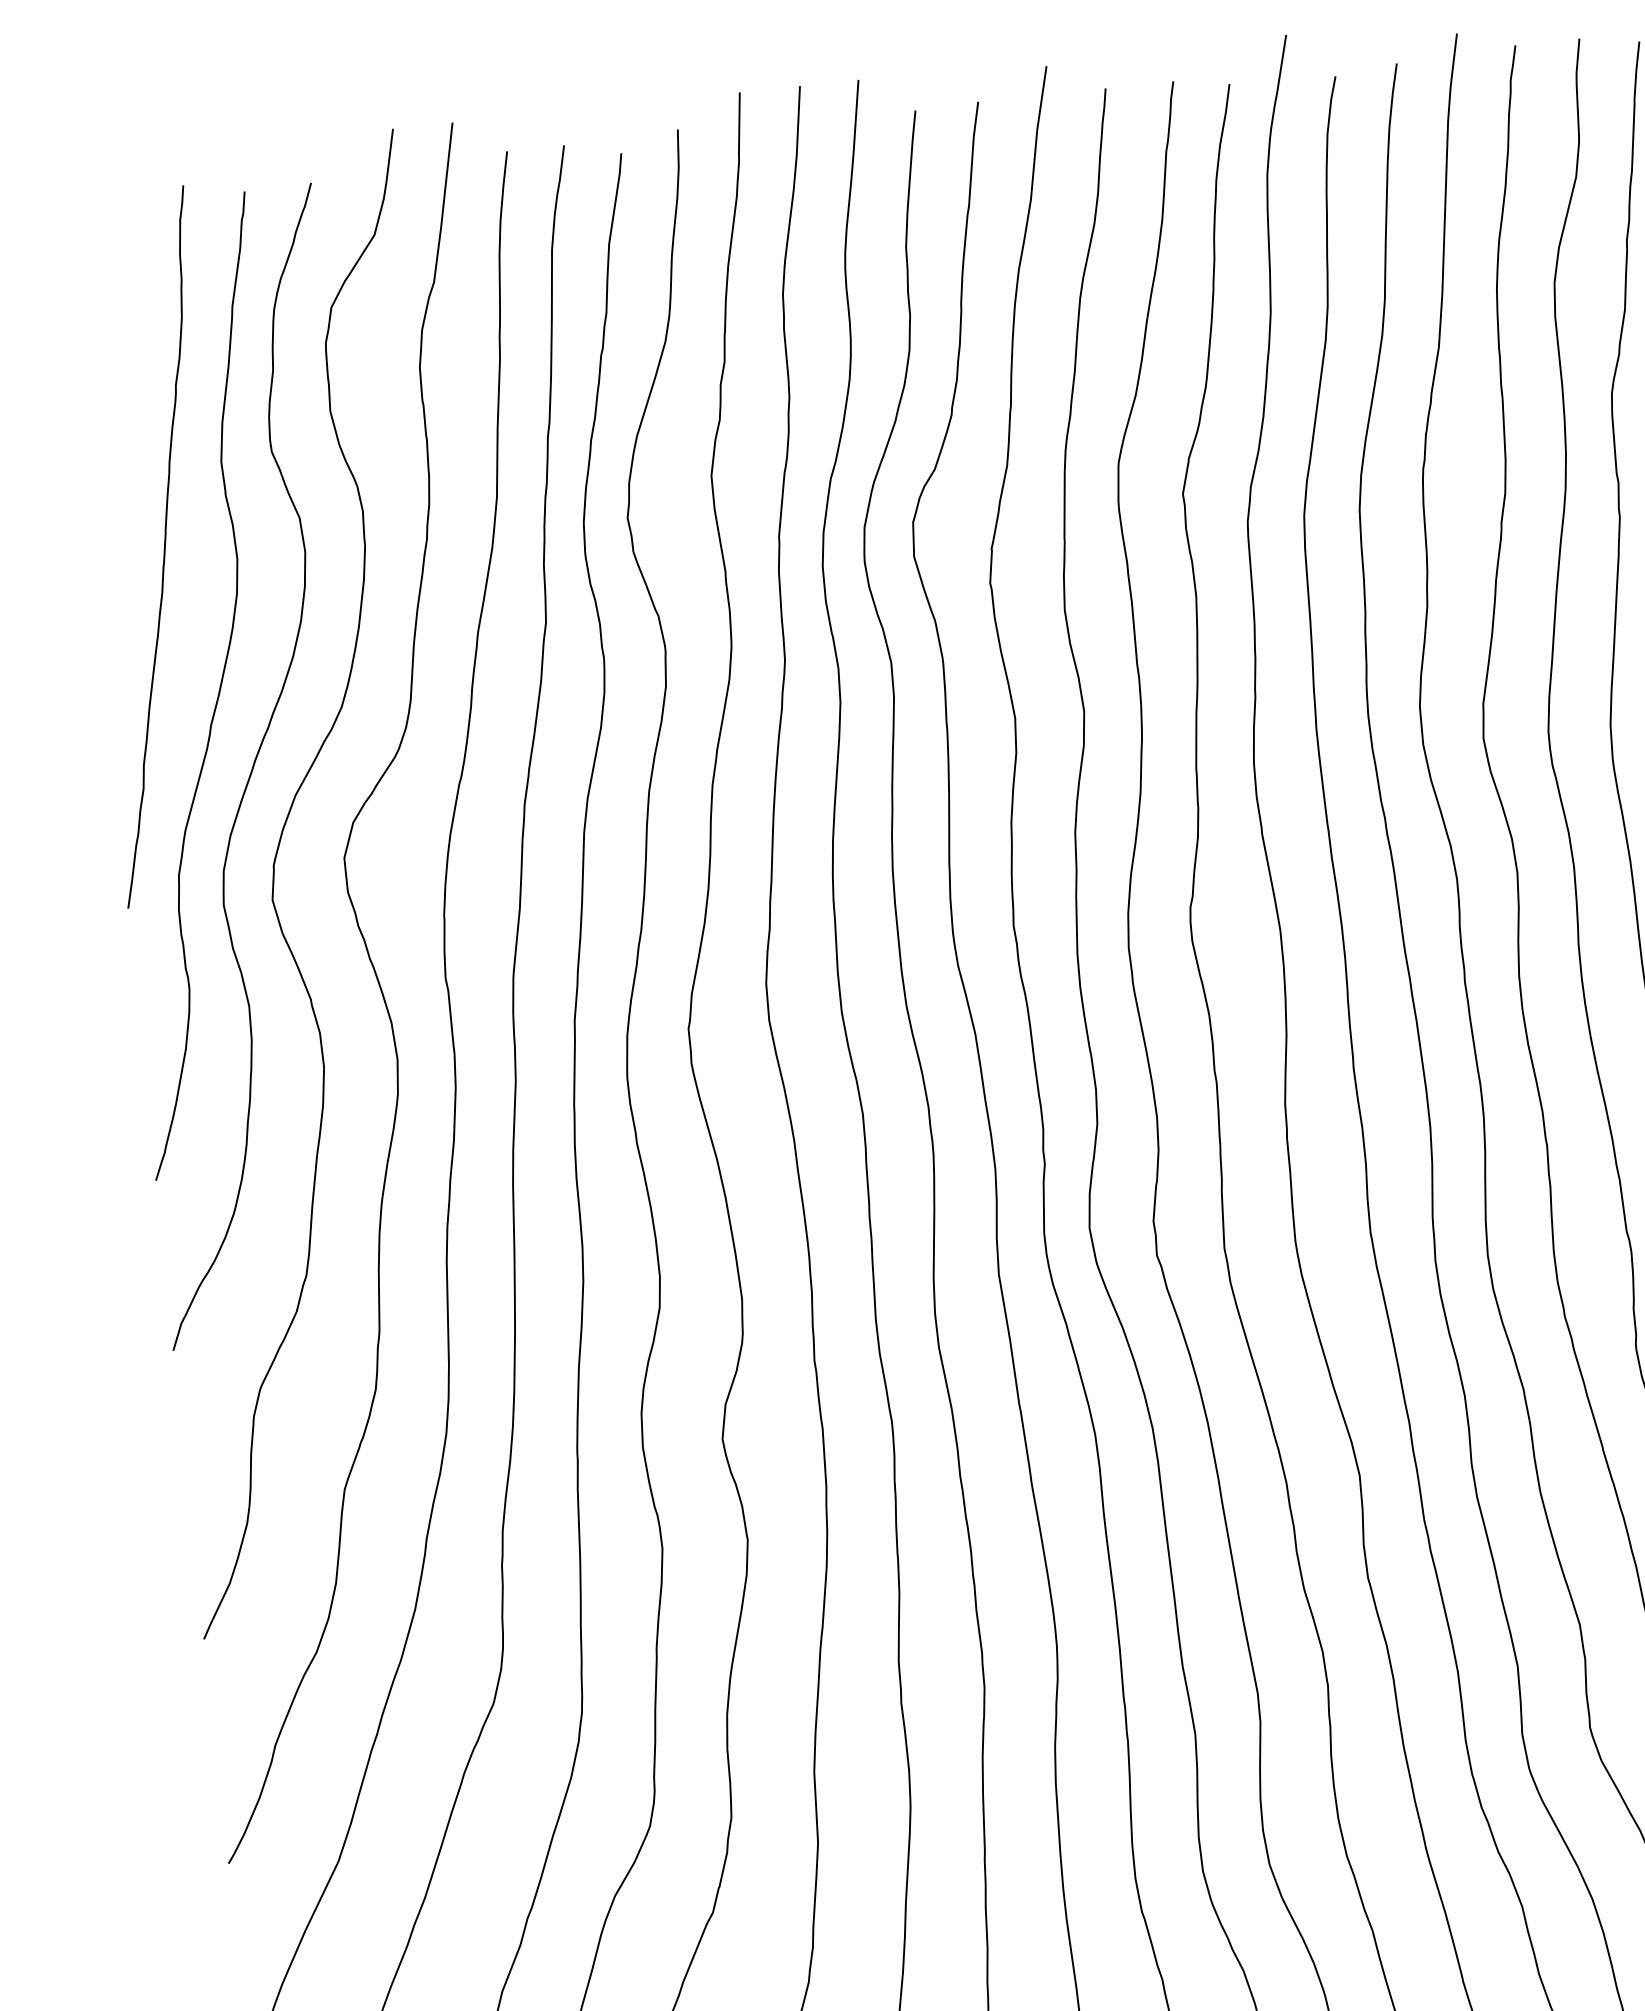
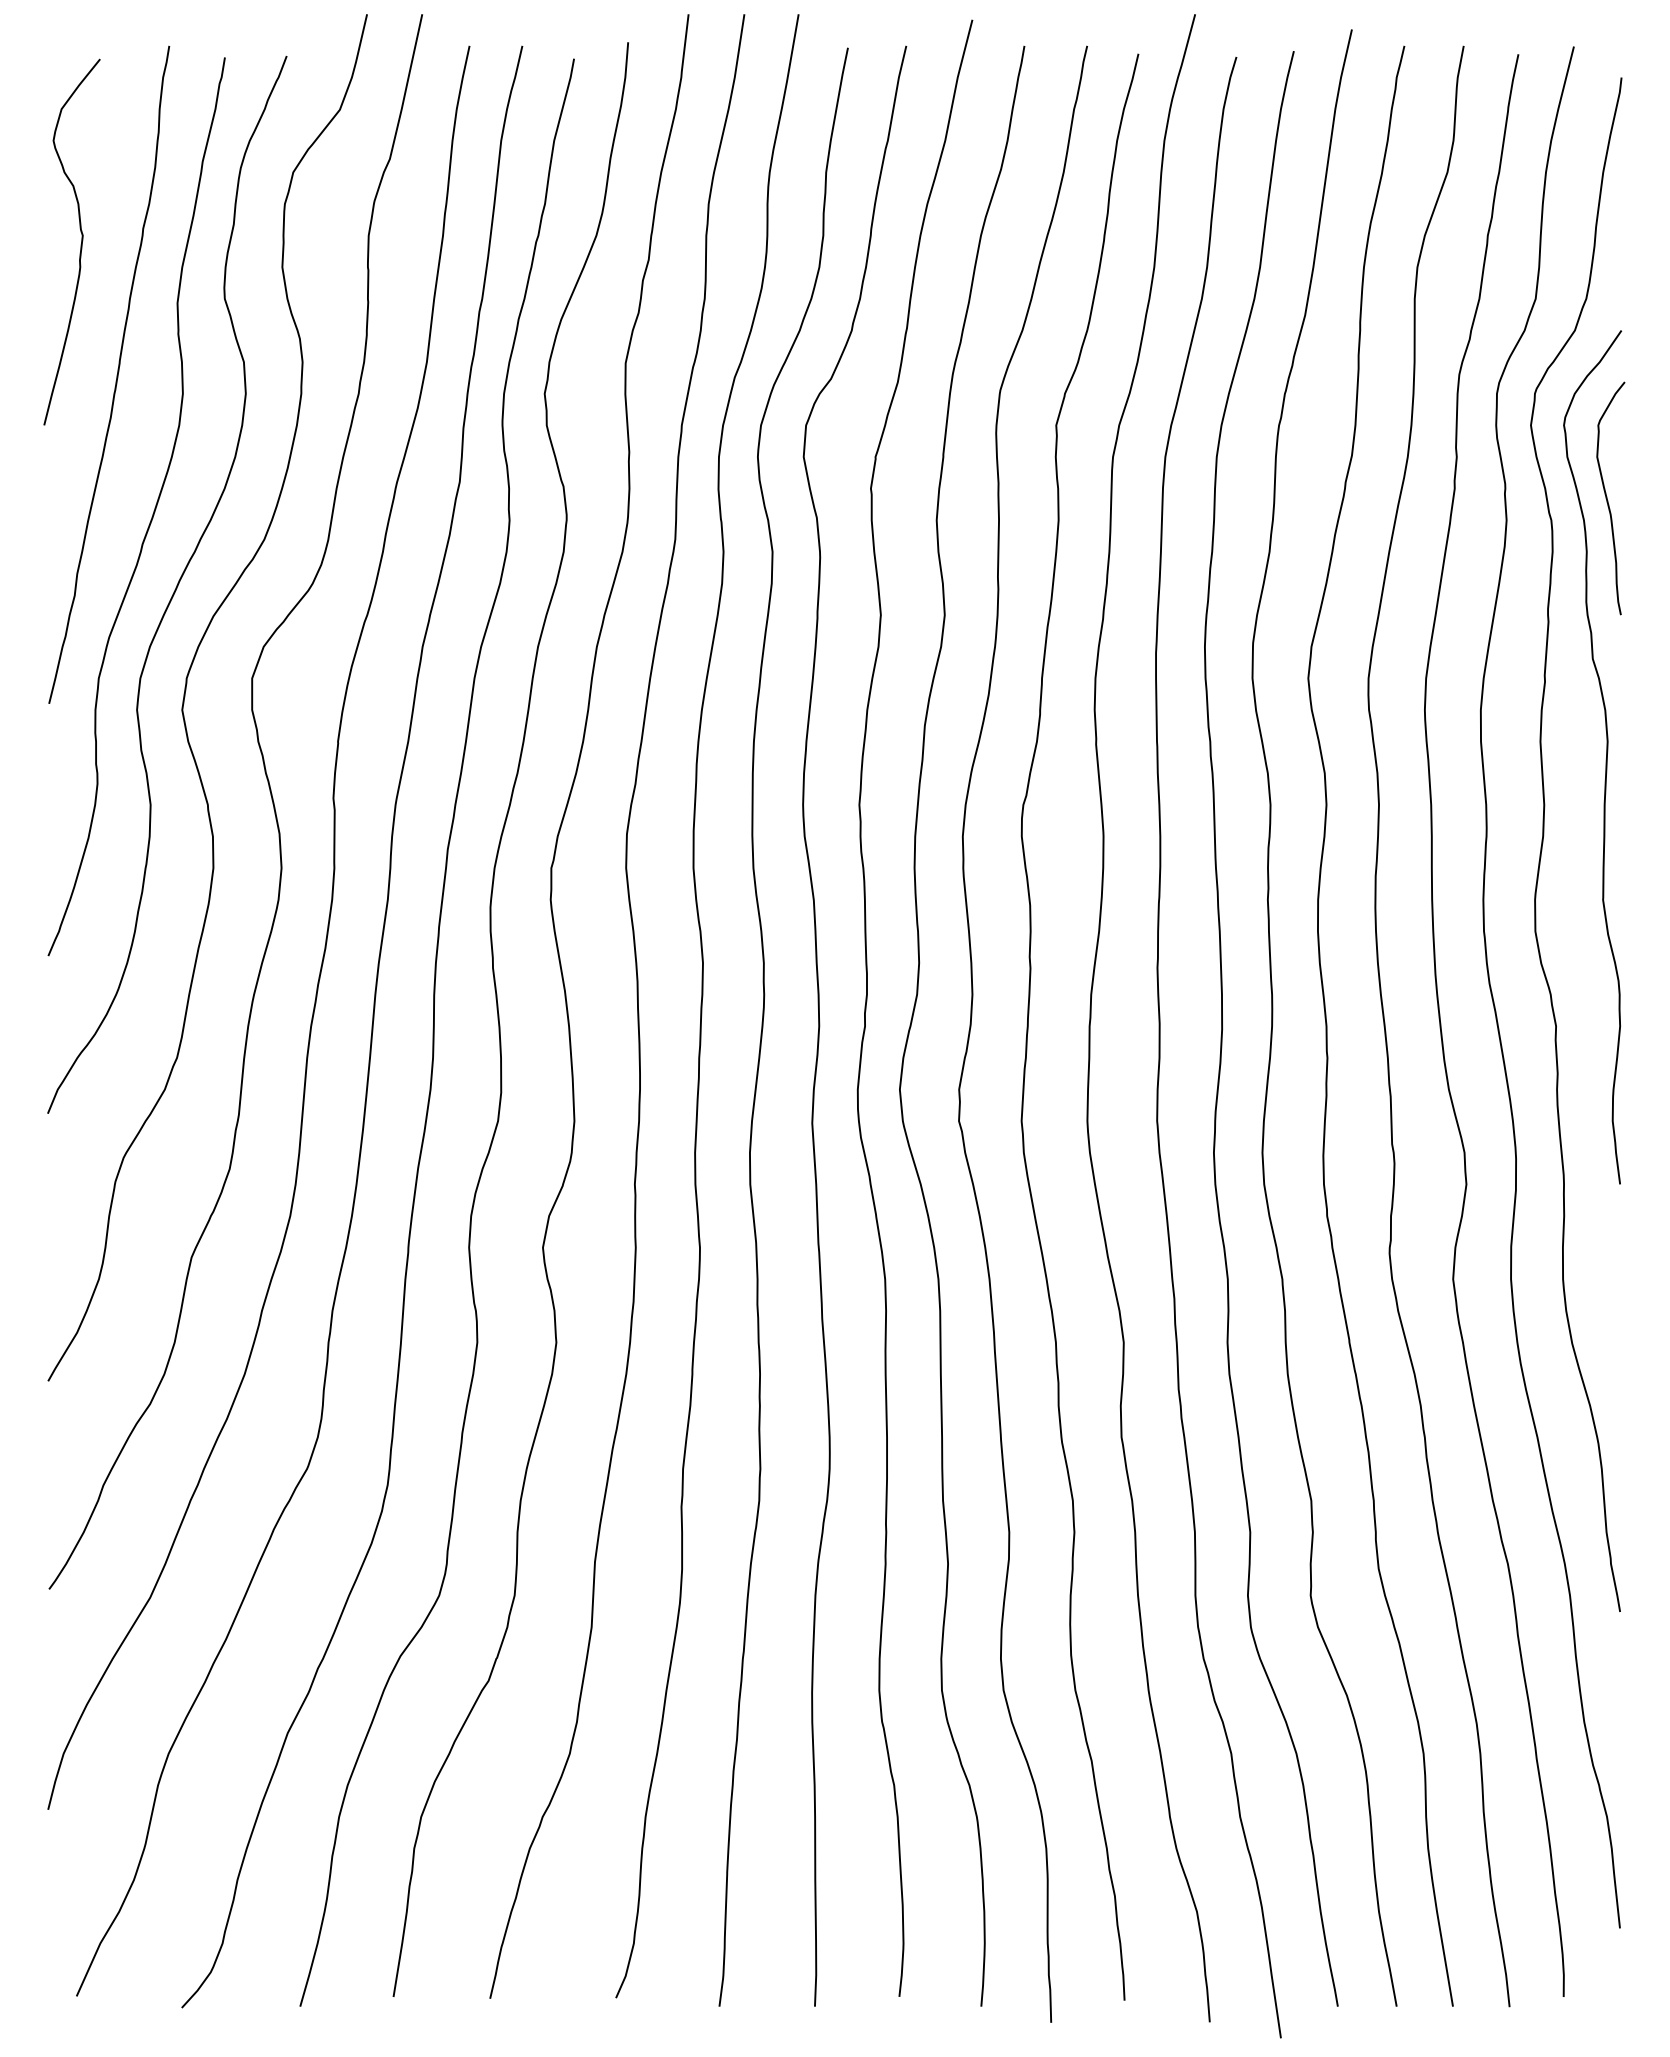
curve: (110, 409) -> (80, 244), added

